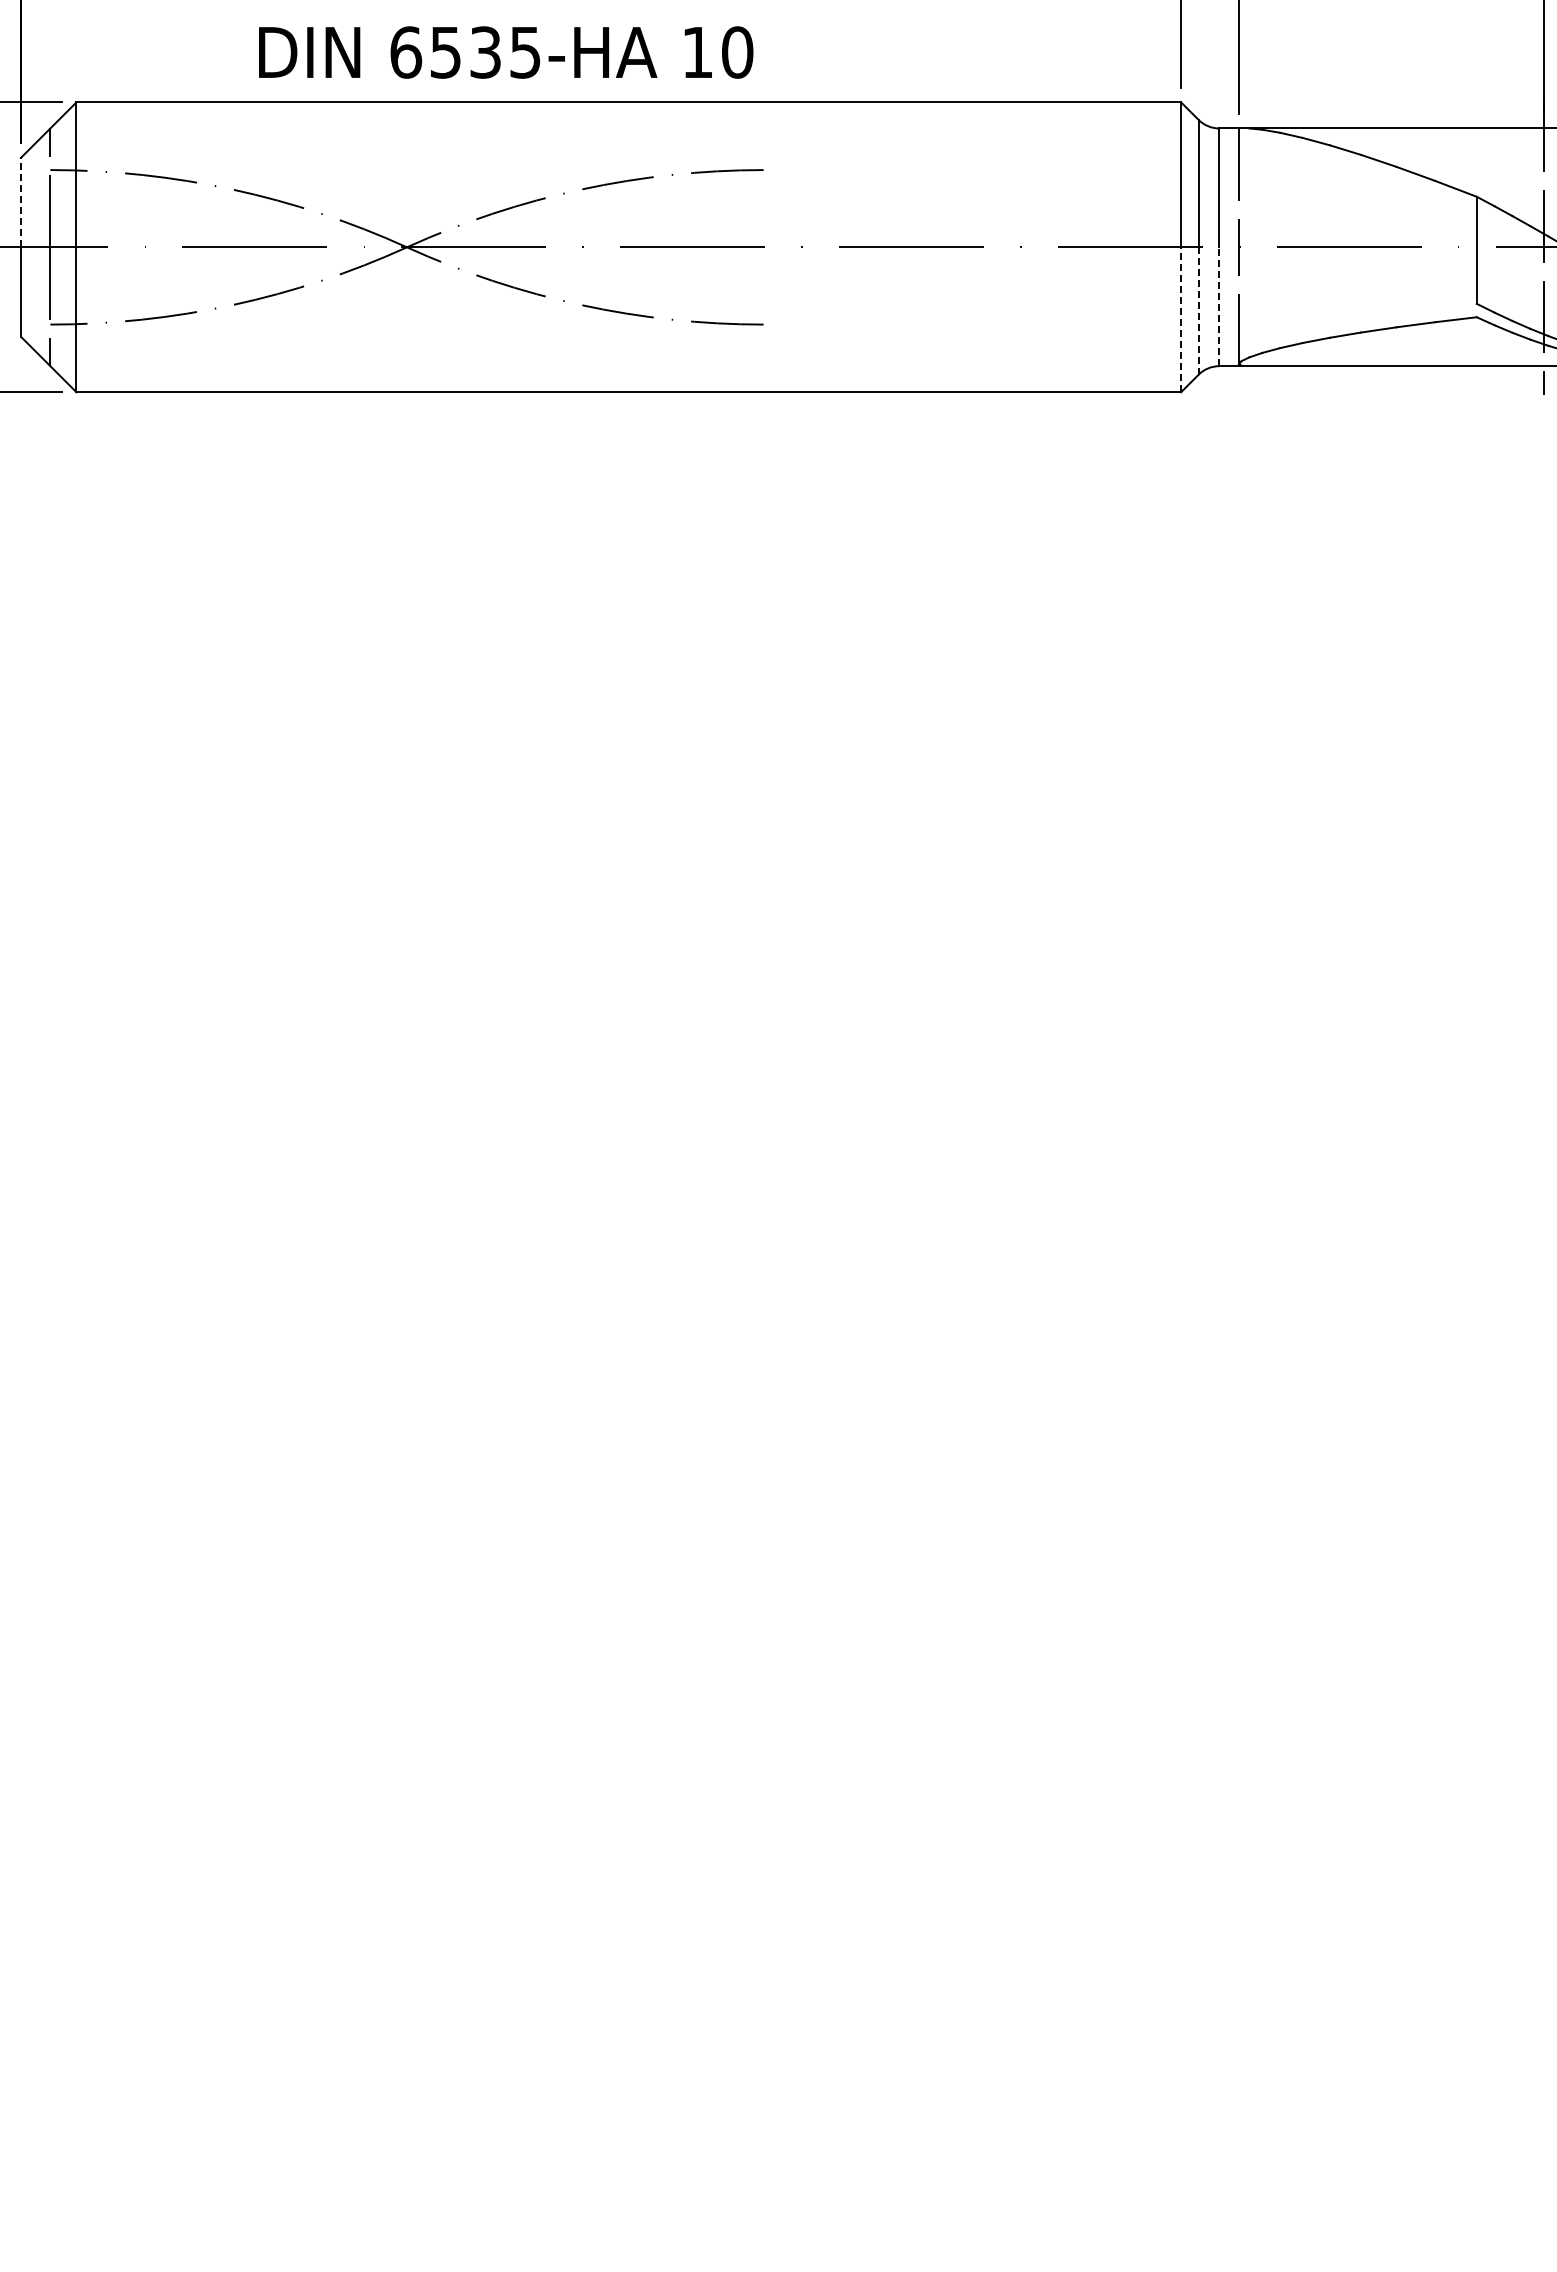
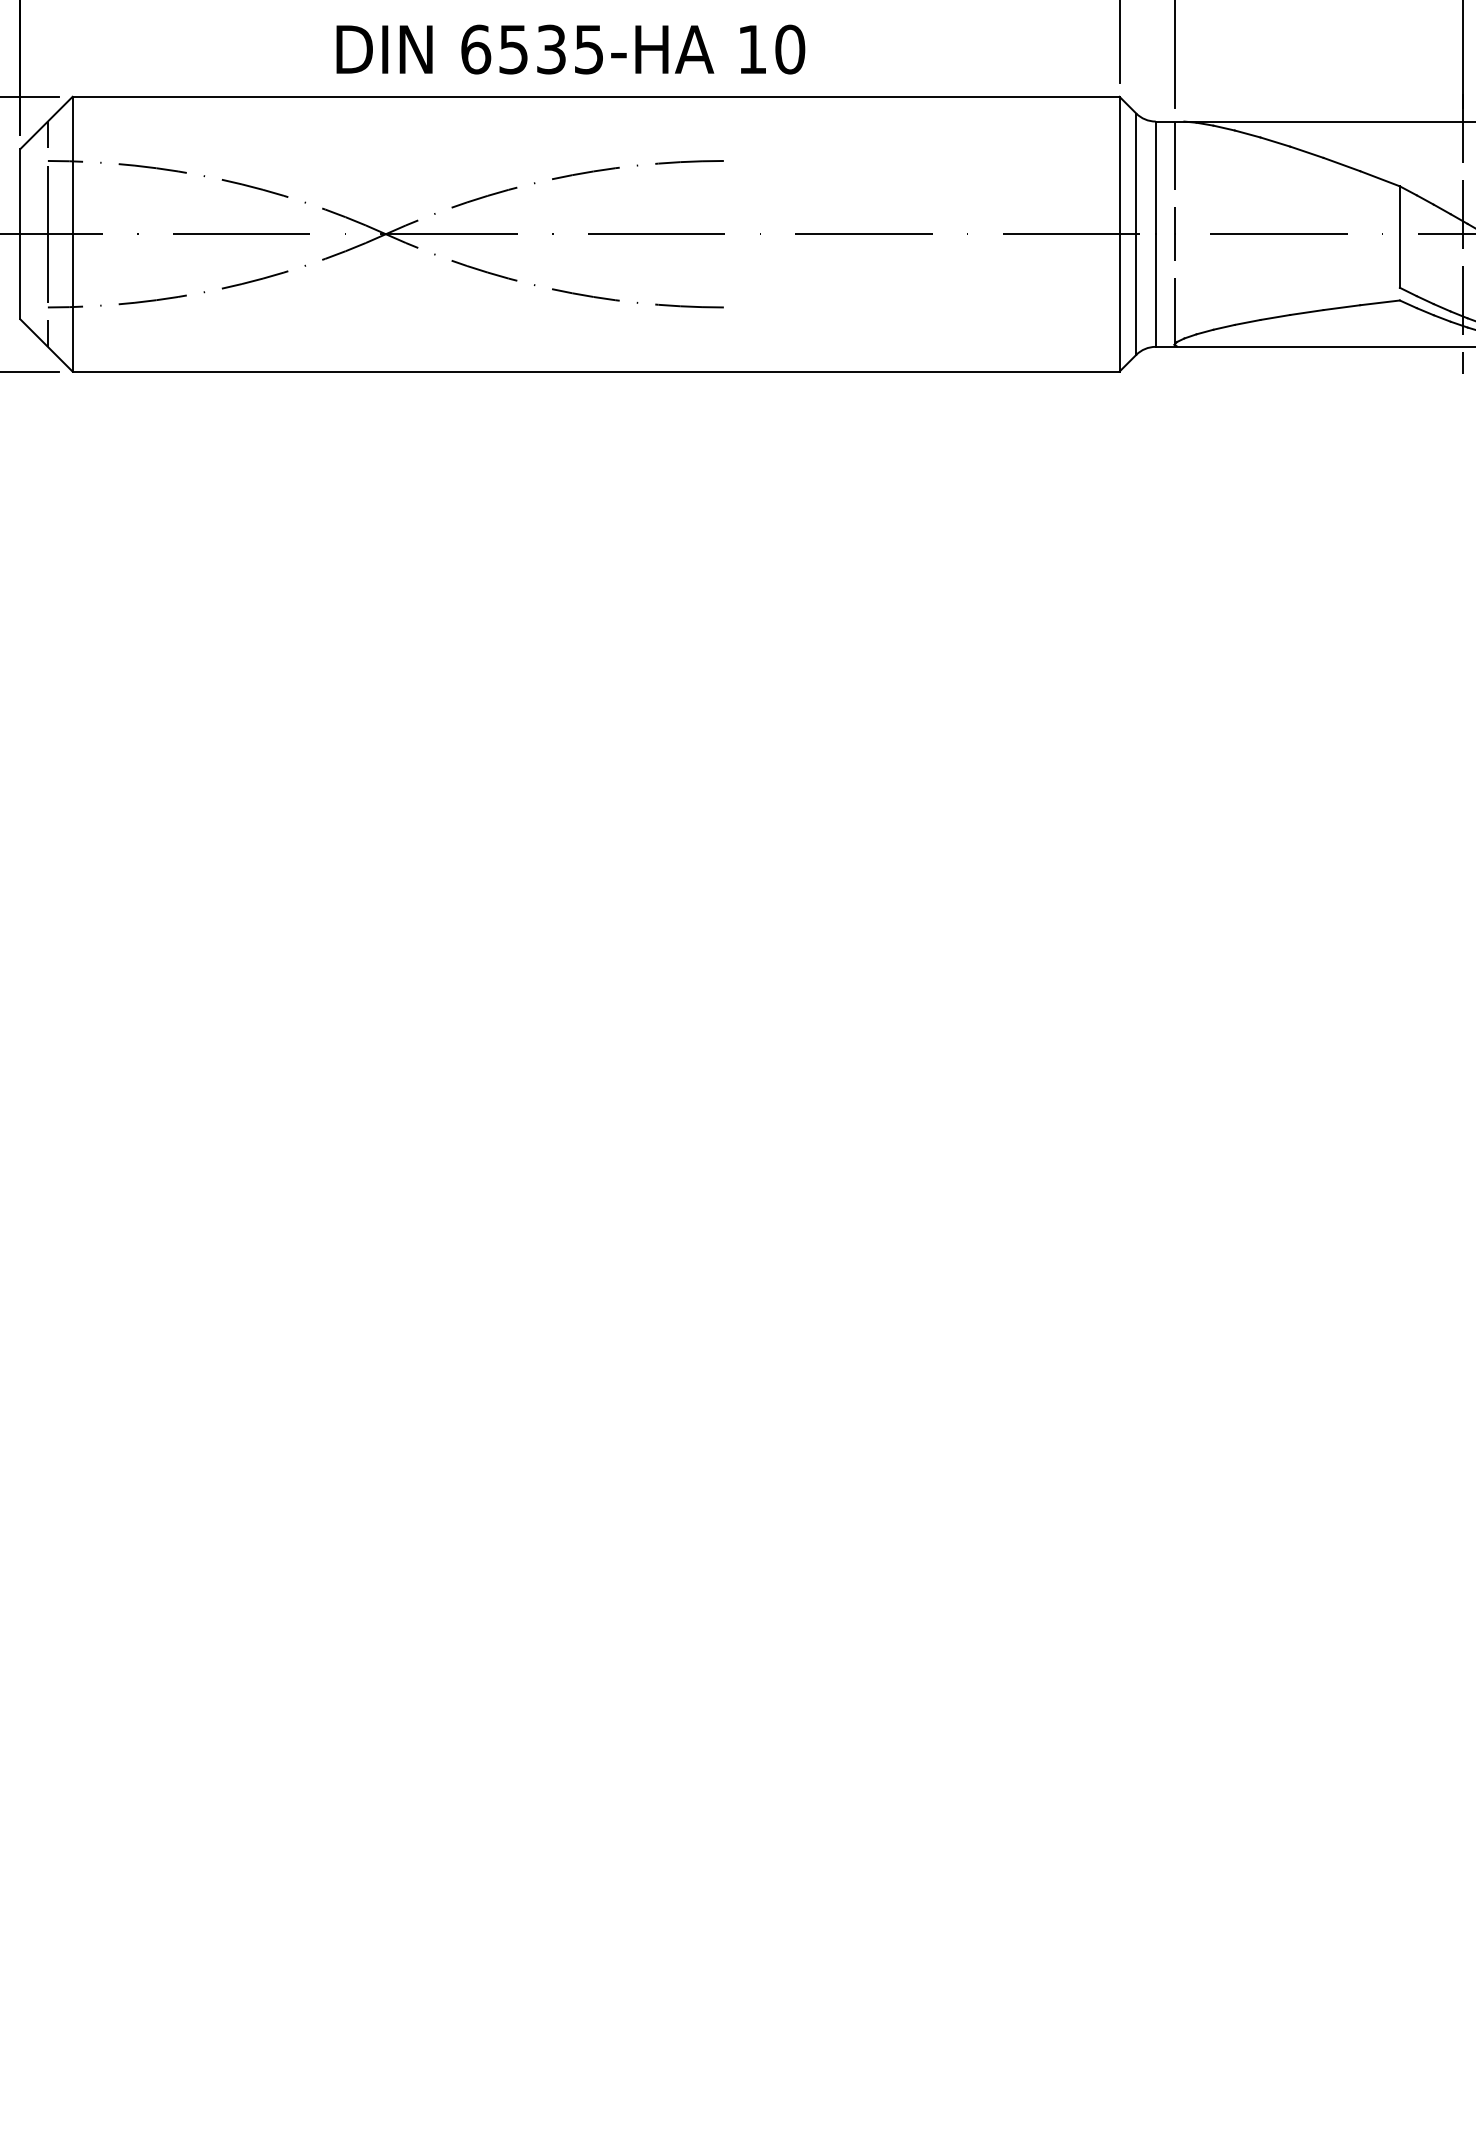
text: (506, 52) -> (571, 49), moved
line: (21, 202) -> (20, 191), dashed -> solid
line: (1219, 306) -> (1155, 290), dashed -> solid
line: (1198, 311) -> (1136, 295), dashed -> solid
line: (1181, 319) -> (1119, 302), dashed -> solid

